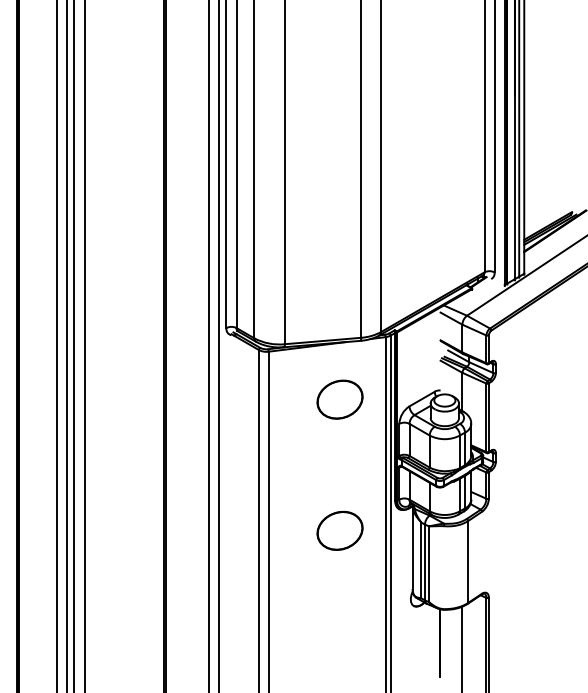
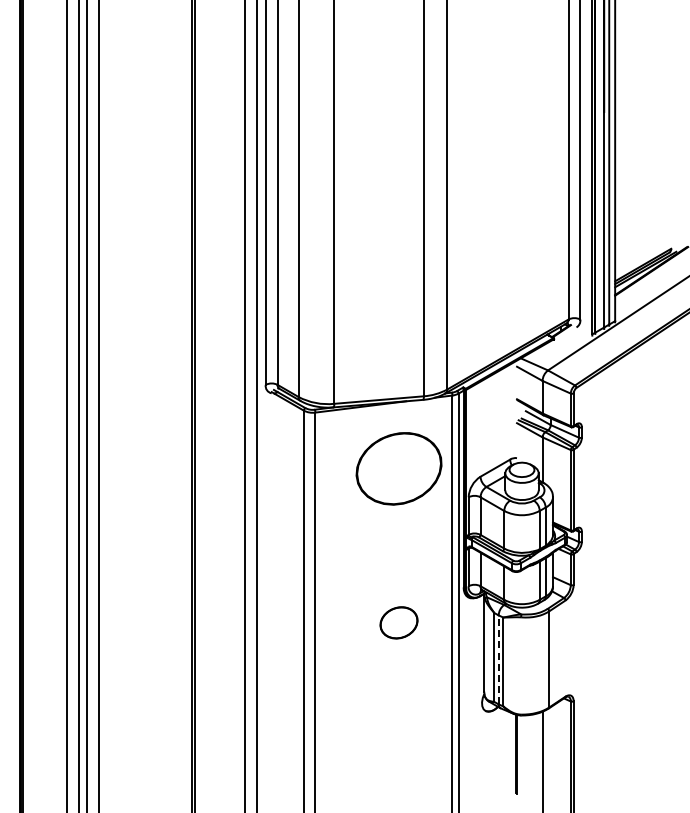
part: (339, 399) -> (398, 468), size x1.6
part: (339, 530) -> (398, 622), size x0.7
line: (424, 562) -> (498, 659), solid -> dashed

